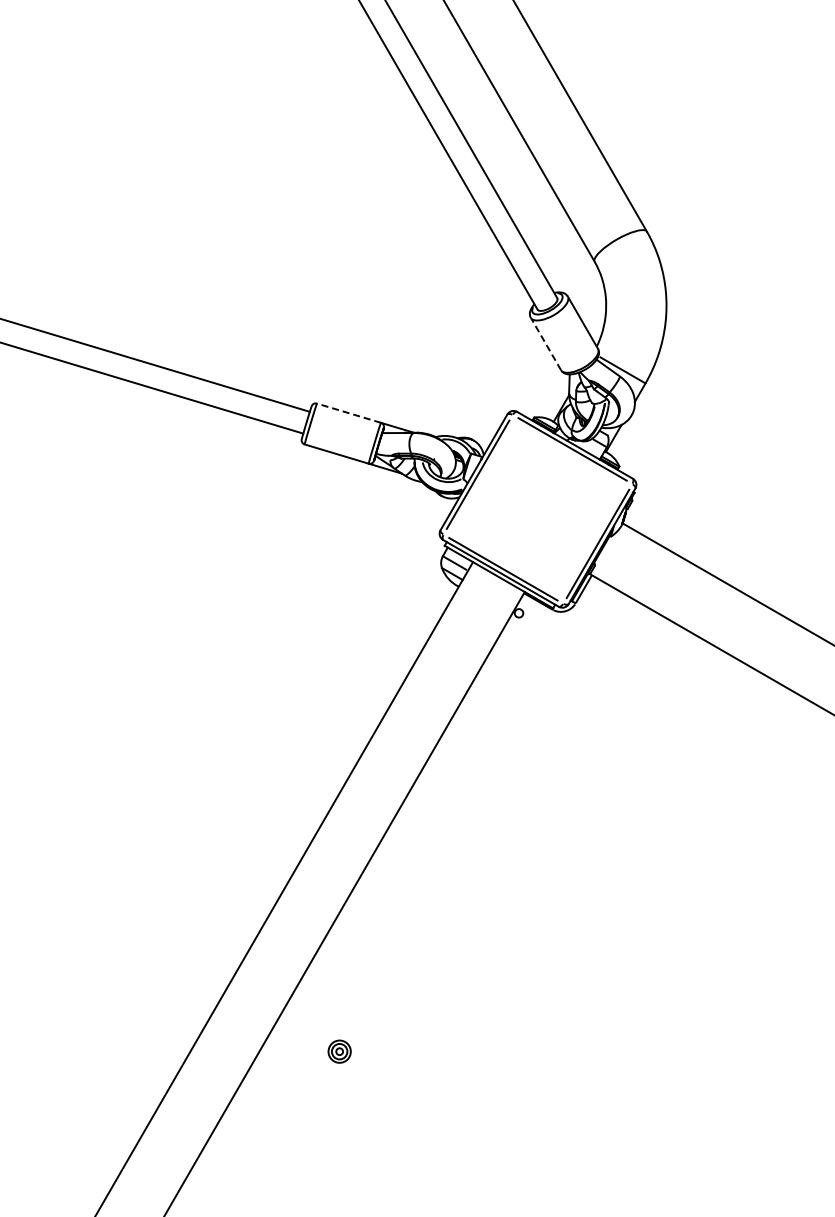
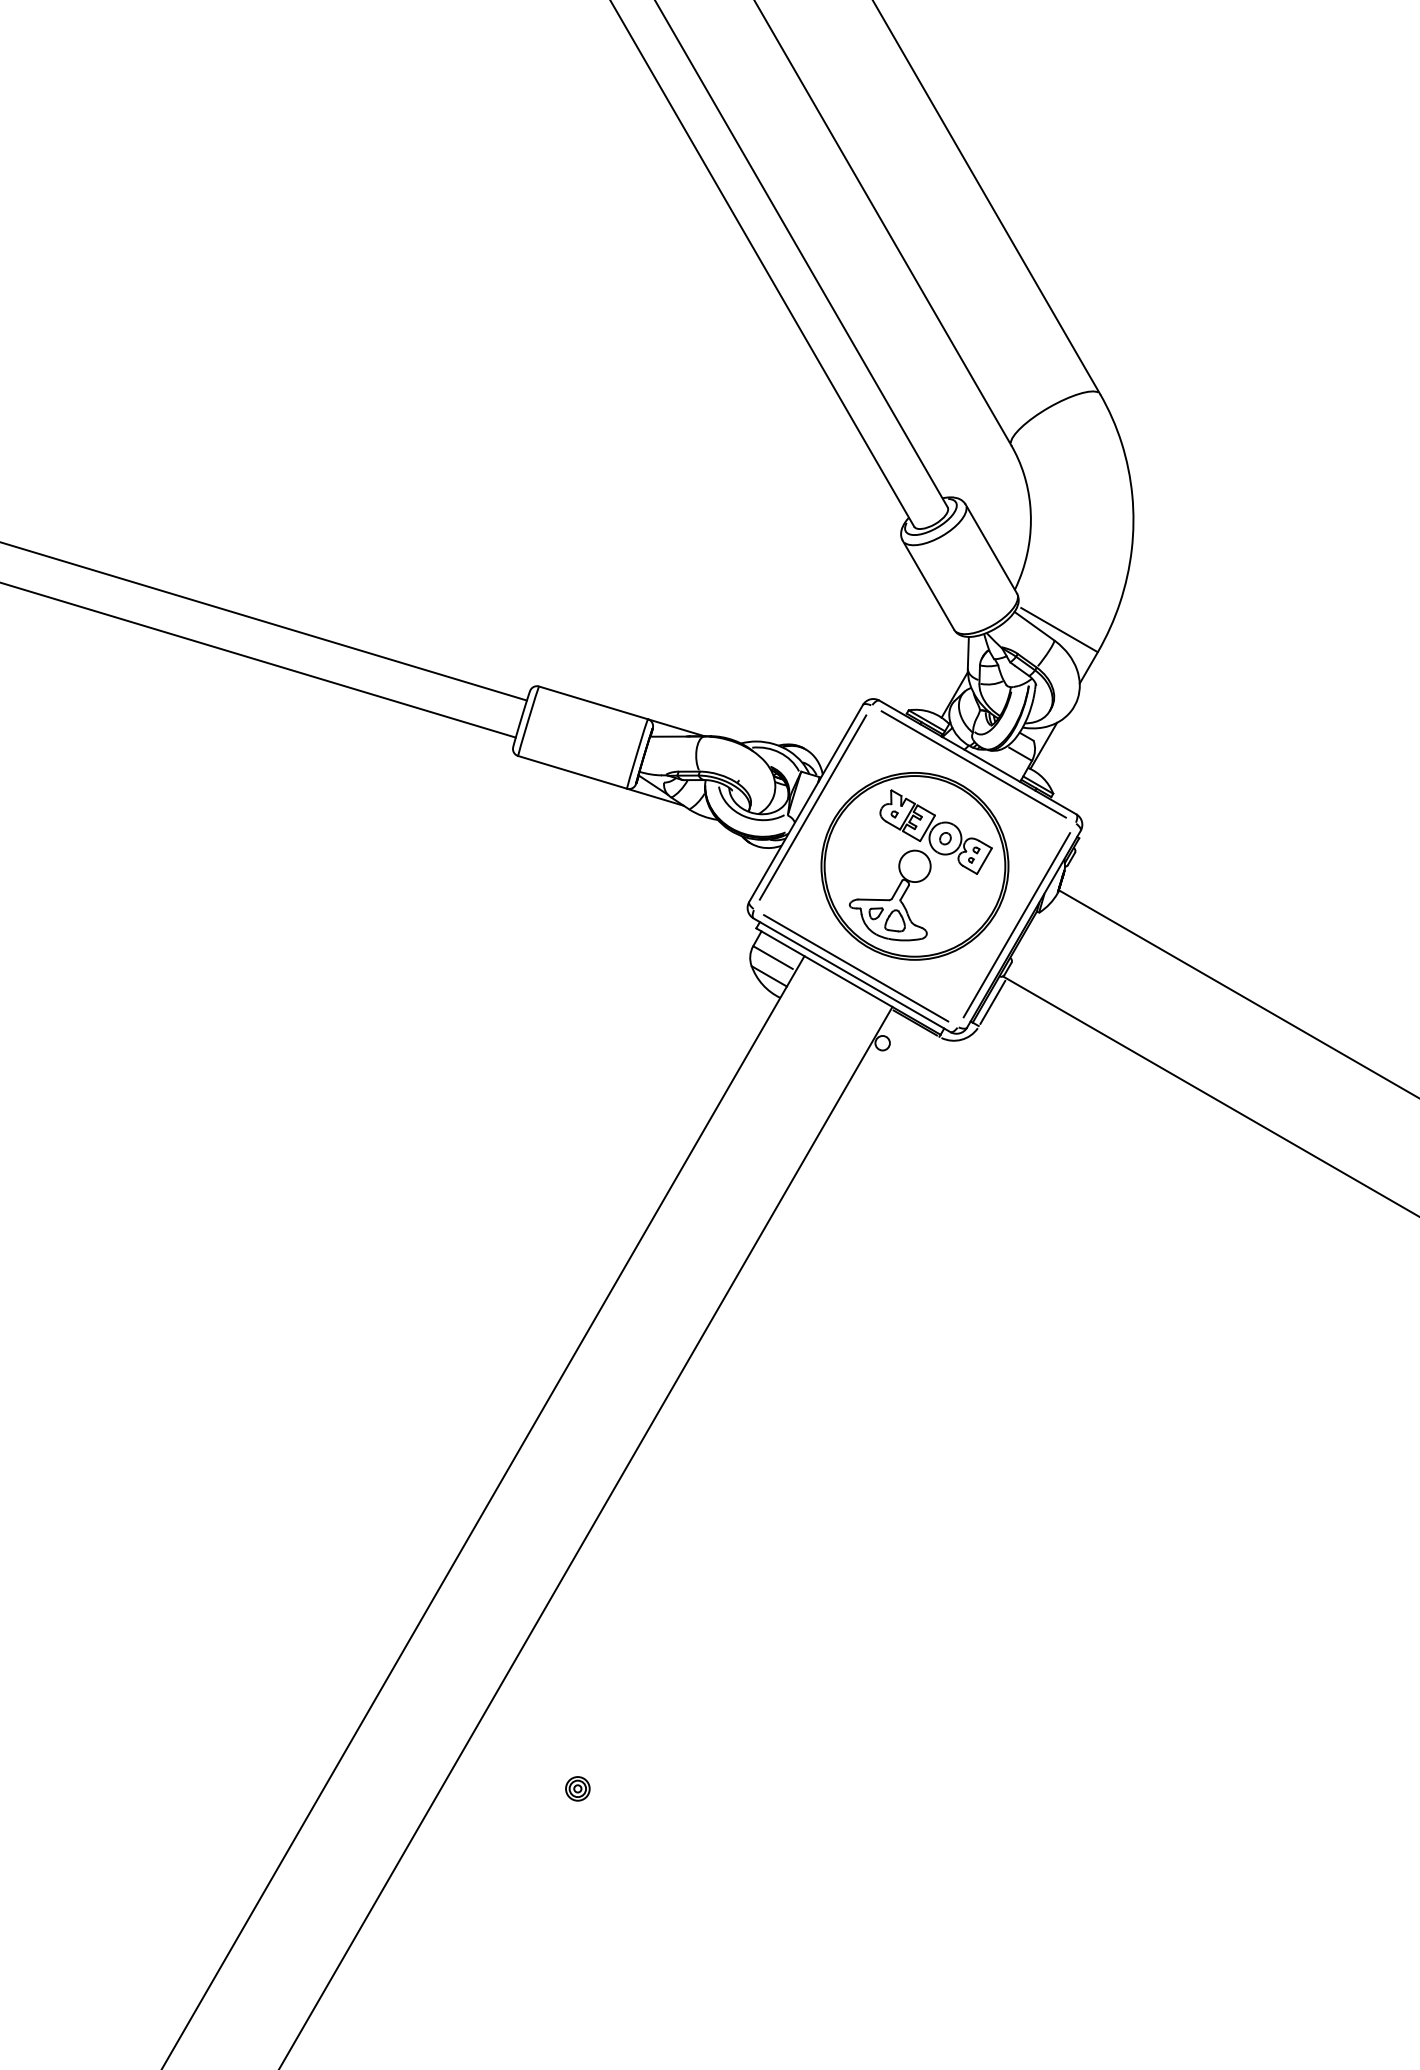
line: (545, 343) -> (927, 584), dashed -> solid
line: (348, 413) -> (592, 703), dashed -> solid
part: (537, 509) -> (914, 866), added
part: (339, 1051) -> (577, 1788), size x0.62

